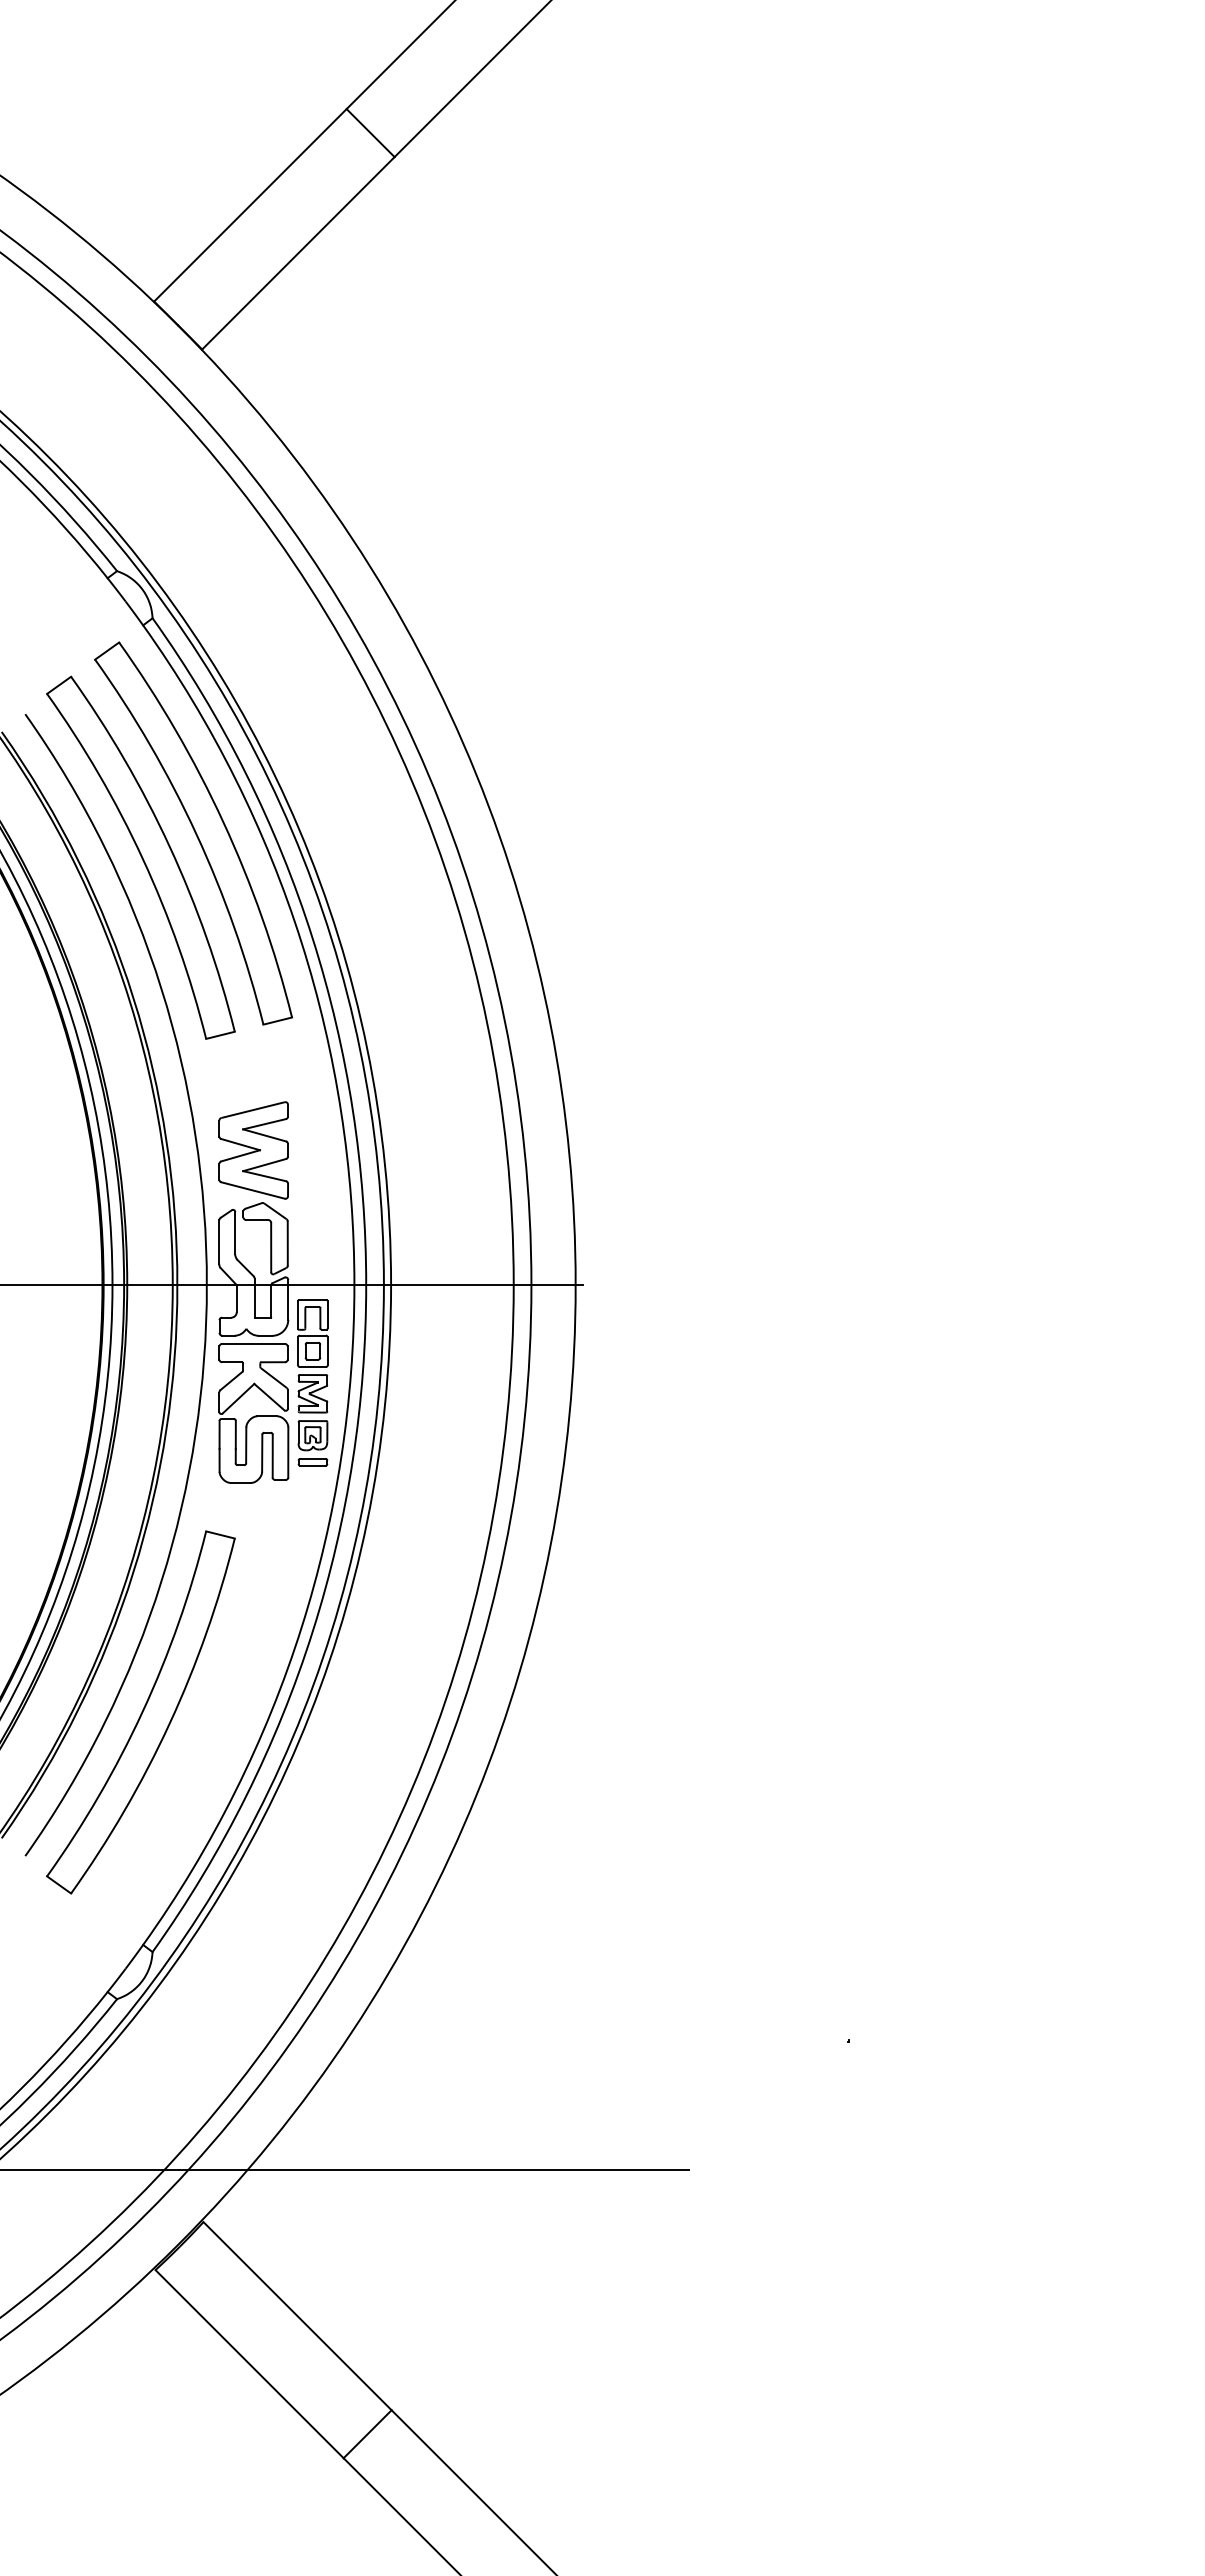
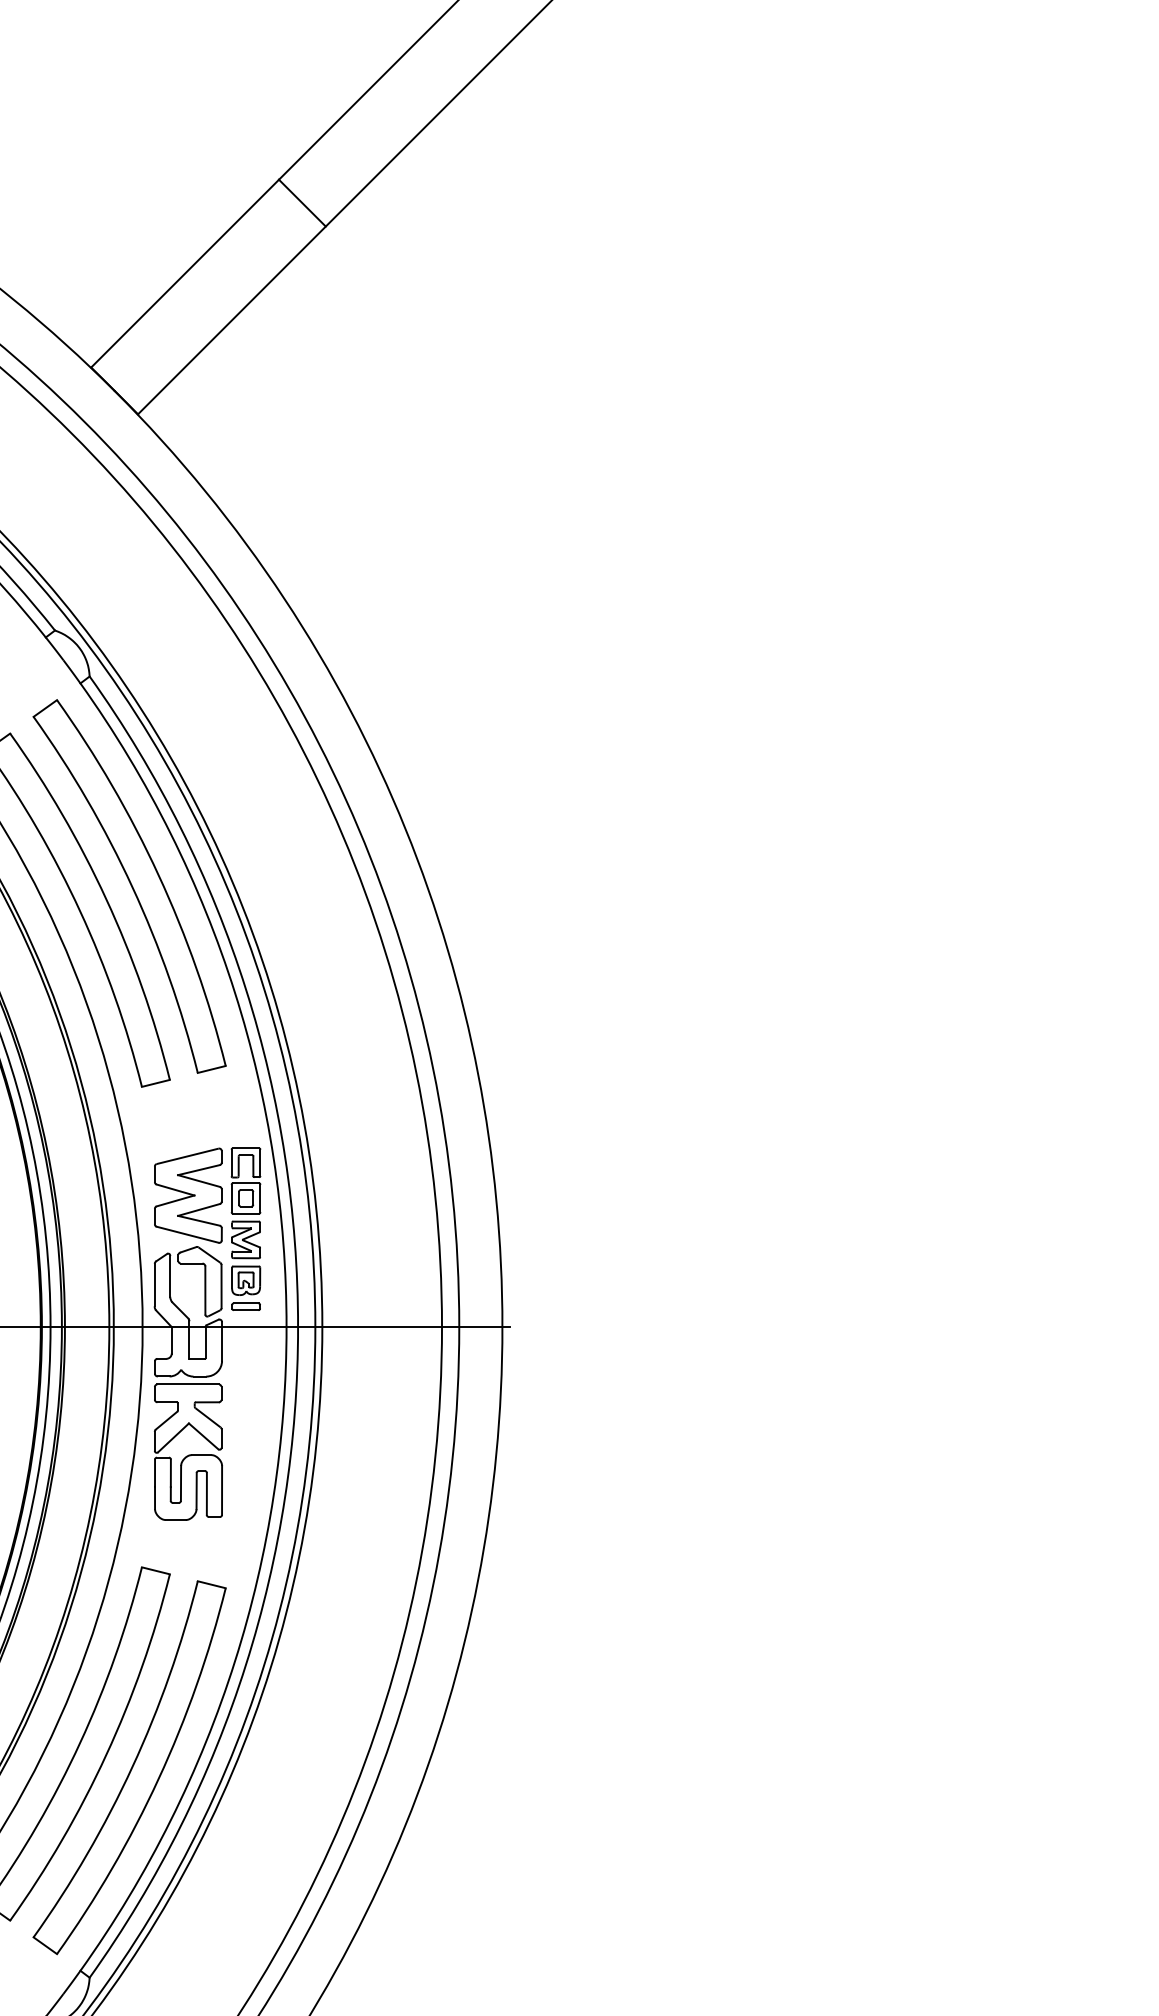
part: (312, 1382) -> (245, 1228), moved
part: (193, 1736) -> (129, 1767), added

